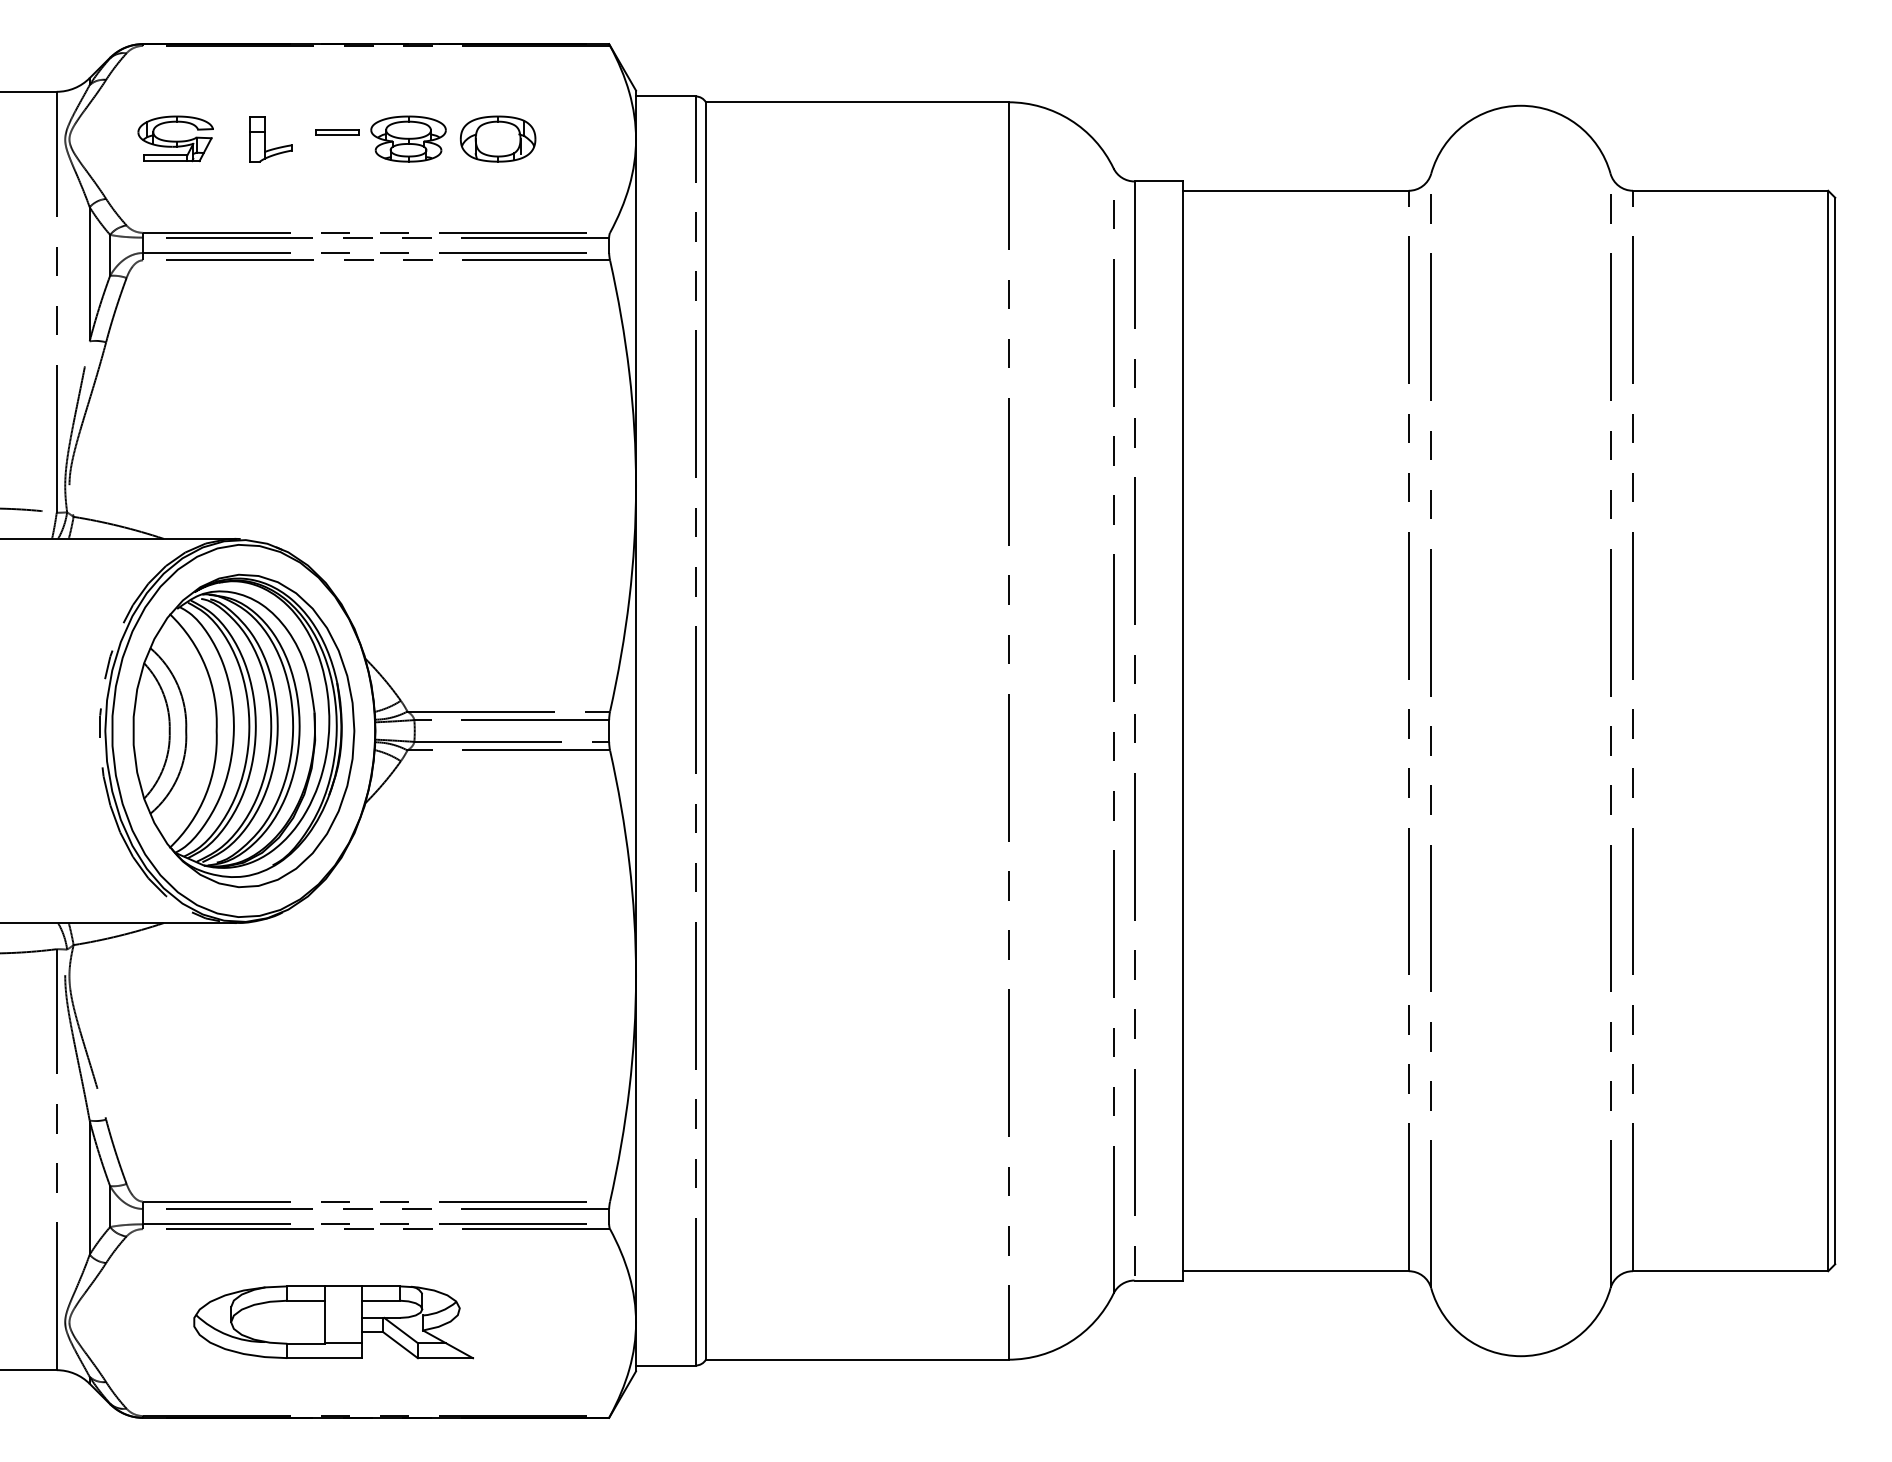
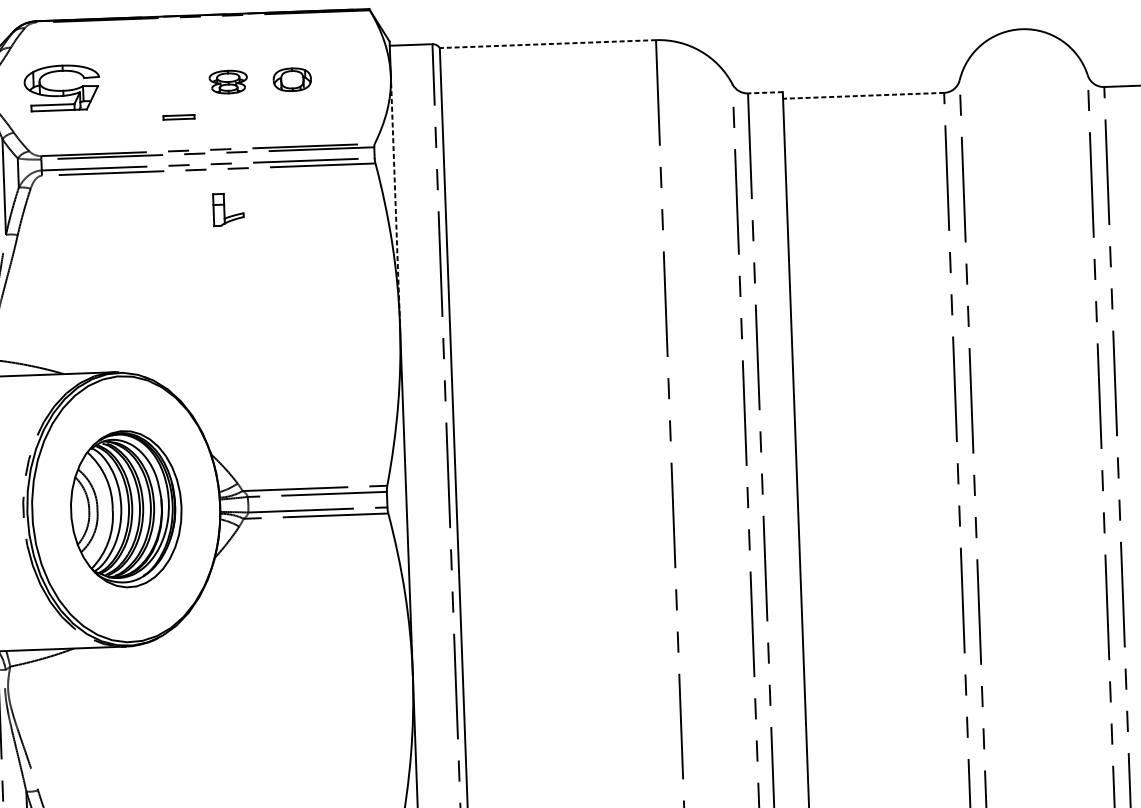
line: (856, 102) -> (547, 44), solid -> dashed
part: (337, 132) -> (178, 117), moved
part: (175, 138) -> (61, 87), size x1.4
part: (408, 138) -> (228, 81), size x0.7
part: (497, 138) -> (291, 79), size x0.7
part: (270, 139) -> (228, 209), moved
line: (1158, 181) -> (765, 92), solid -> dashed
line: (1296, 190) -> (863, 95), solid -> dashed
line: (636, 312) -> (395, 200), solid -> dashed
part: (243, 730) -> (126, 508), size x0.7

